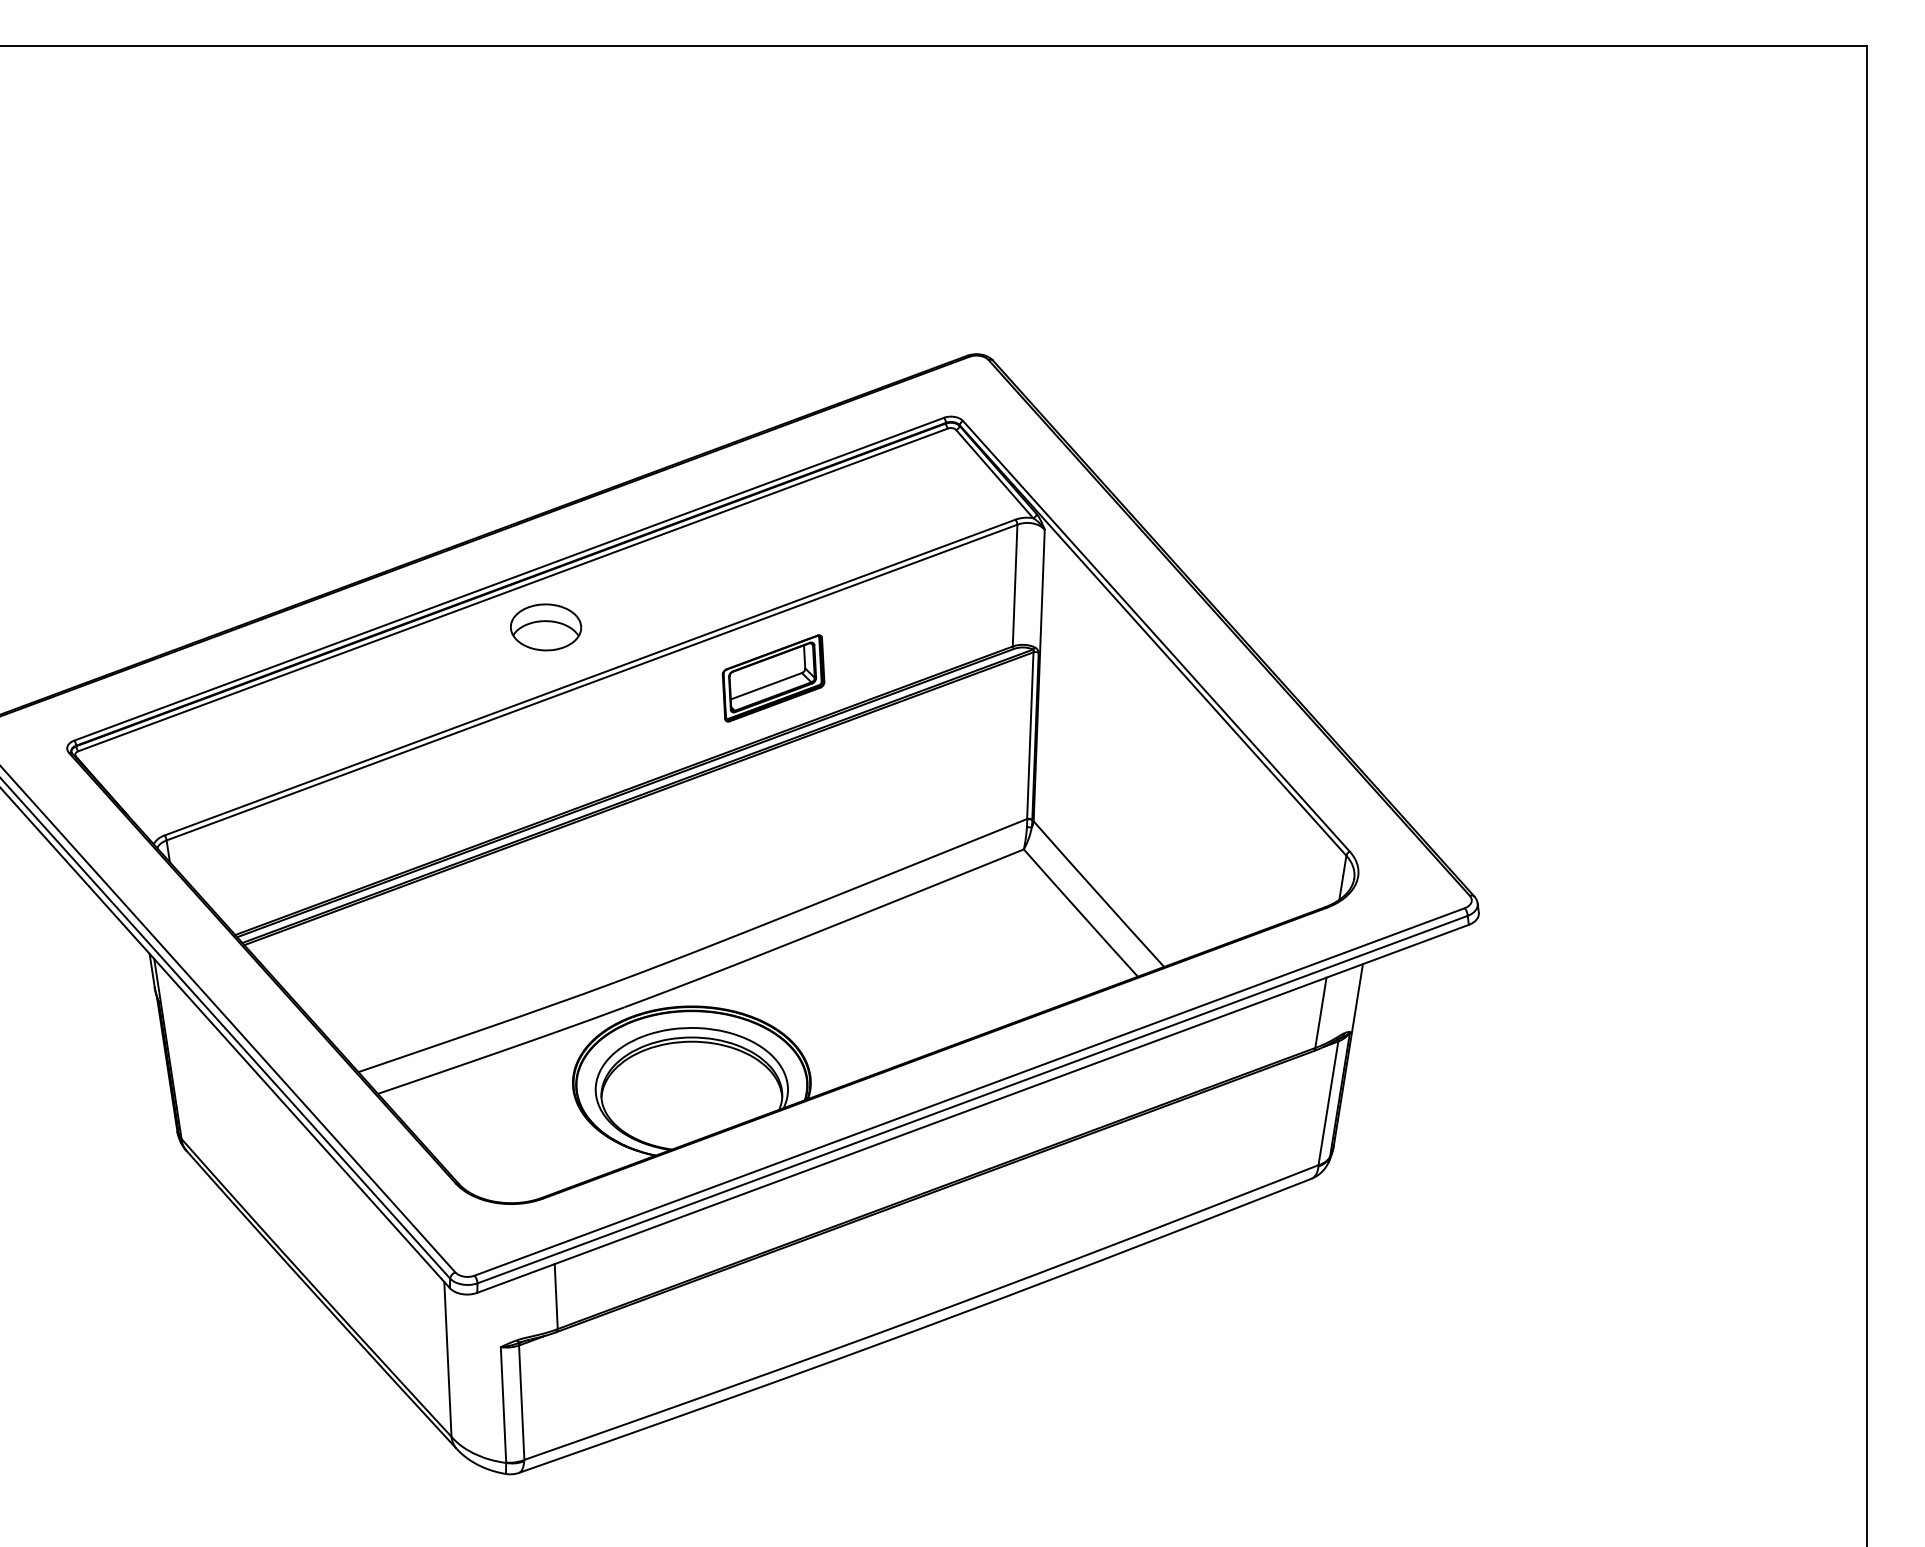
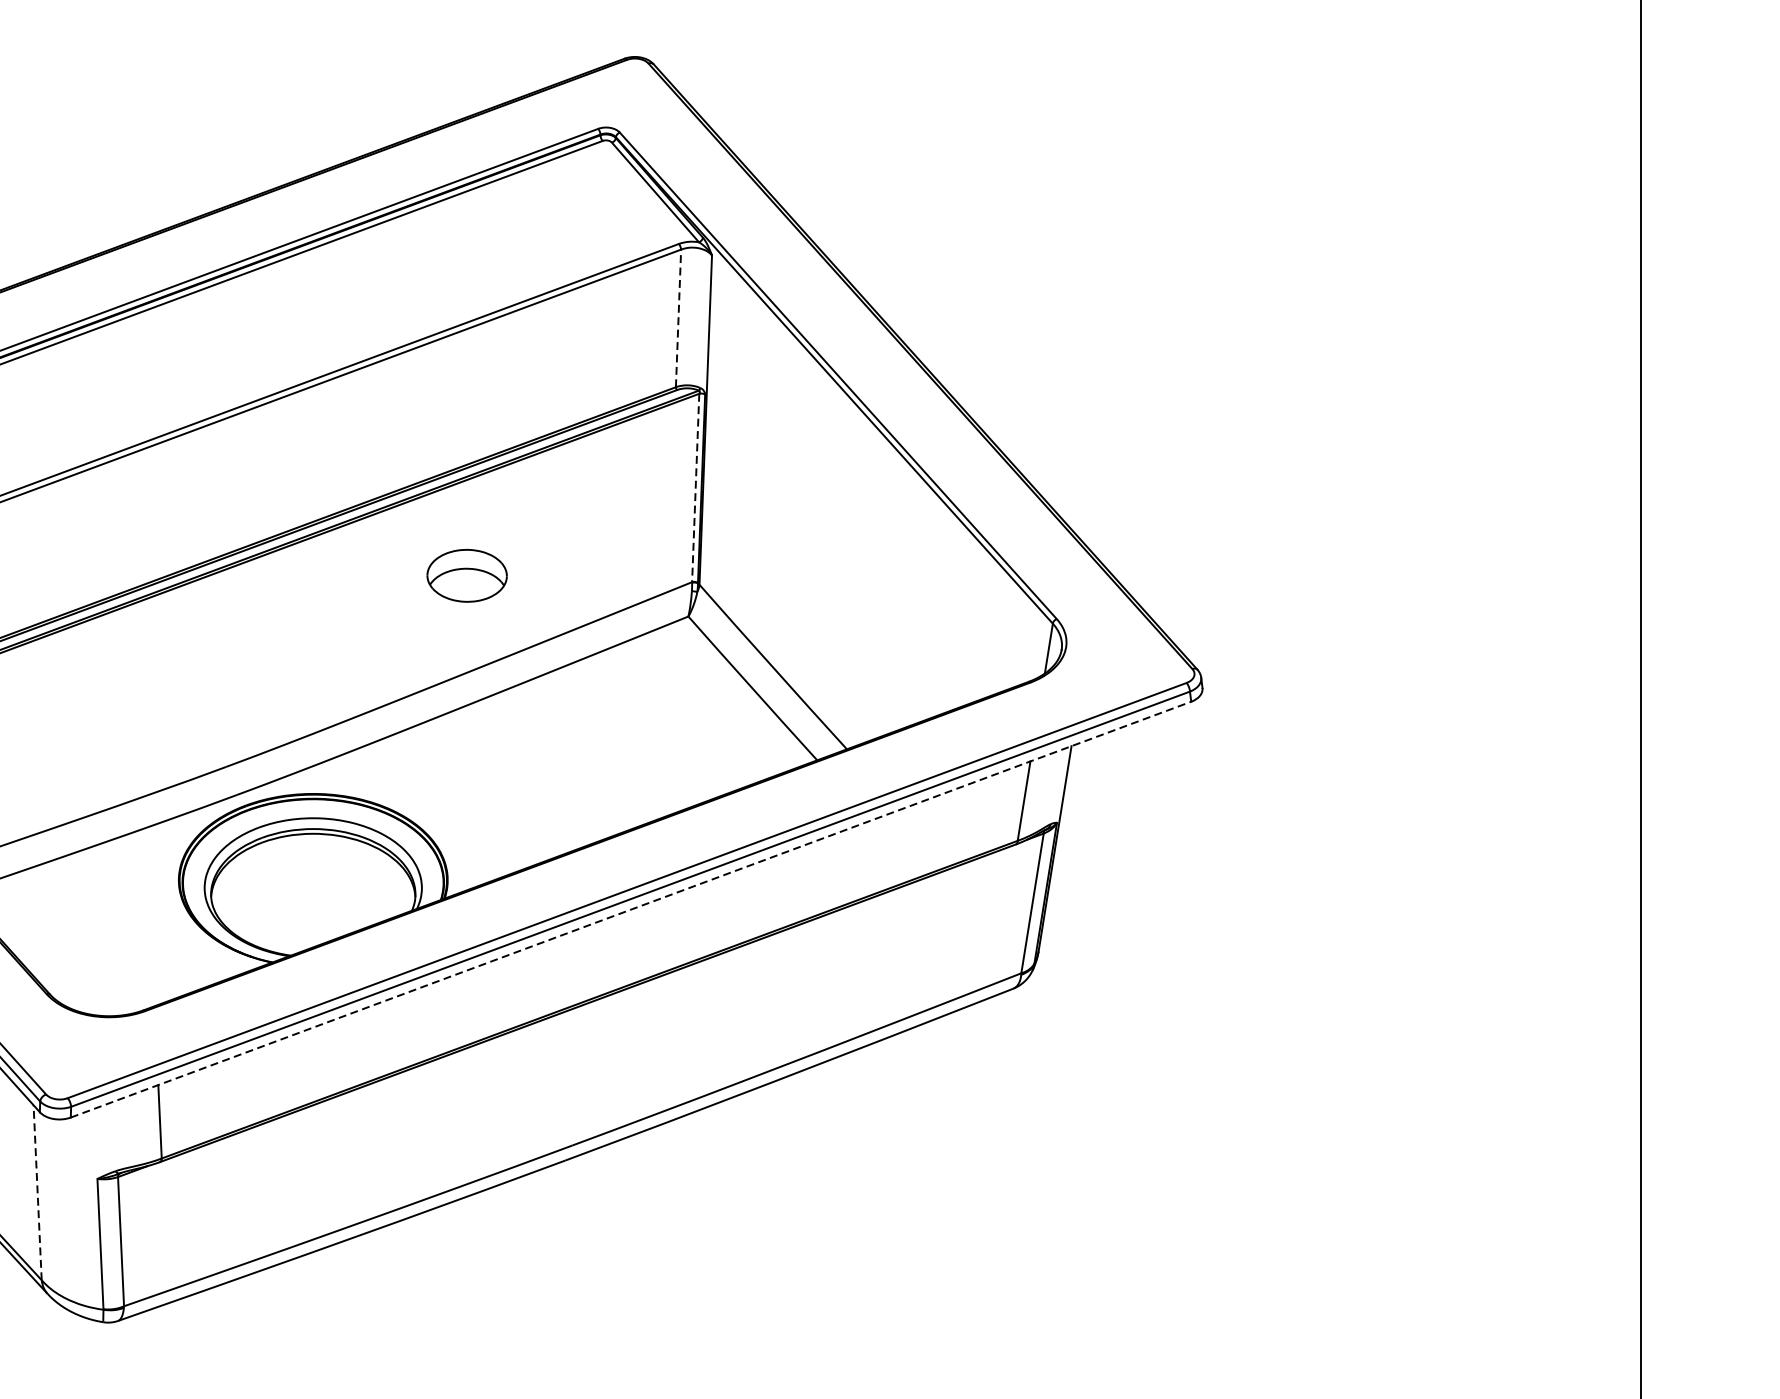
line: (1015, 585) -> (678, 318), solid -> dashed
part: (546, 627) -> (467, 575), moved
part: (773, 678) -> (405, 423), removed
line: (1030, 736) -> (695, 488), solid -> dashed
line: (973, 1108) -> (631, 909), solid -> dashed
line: (447, 1359) -> (37, 1192), solid -> dashed

